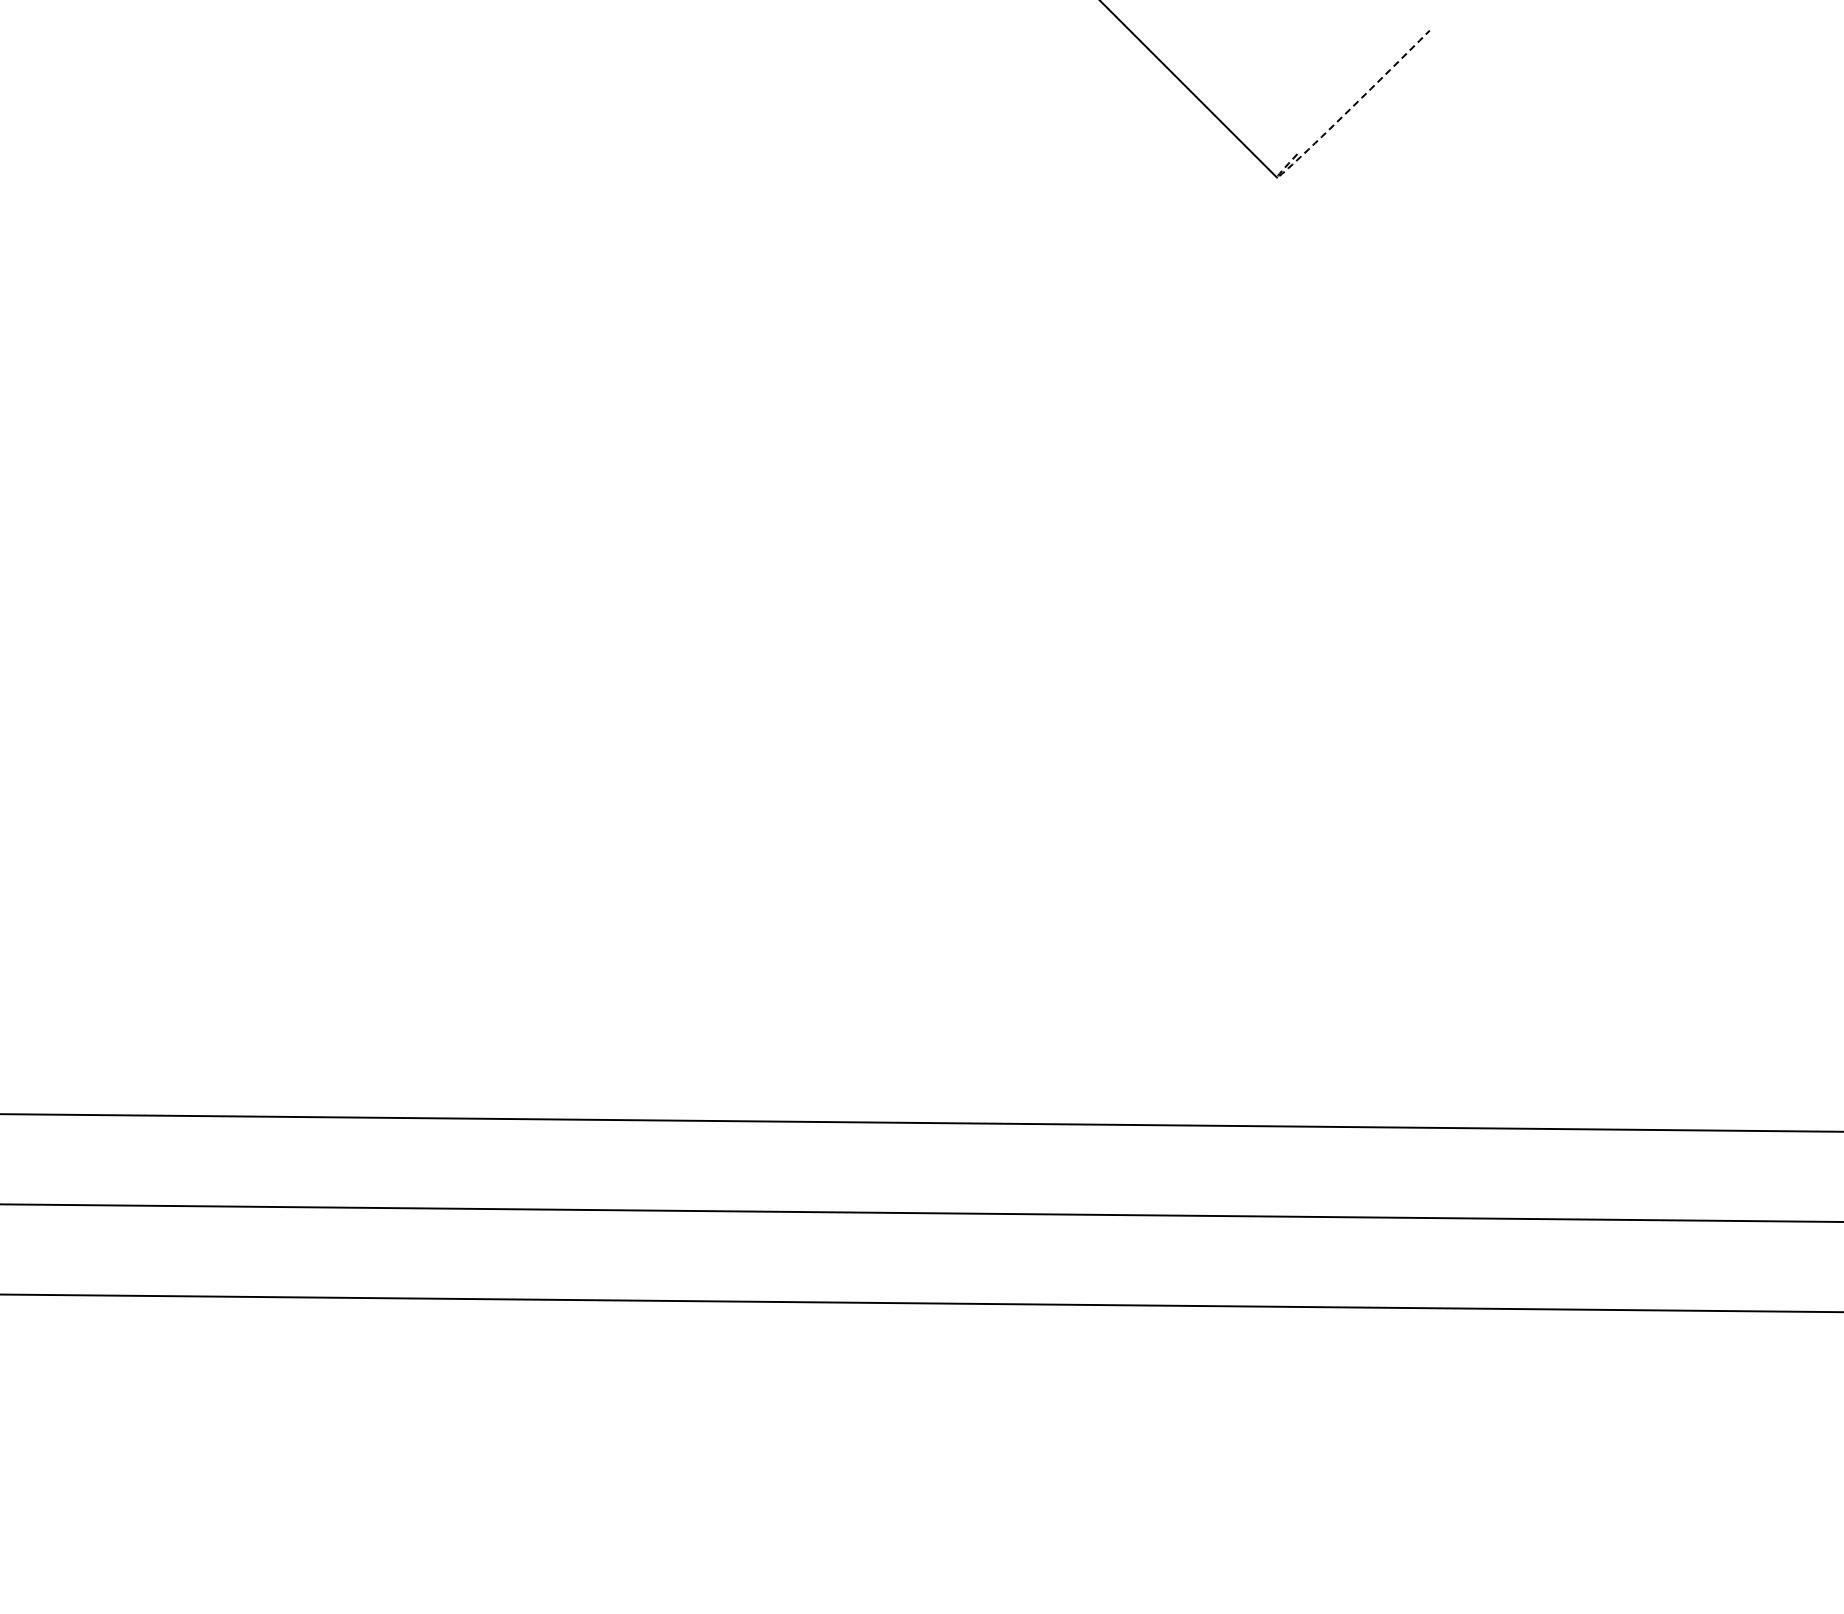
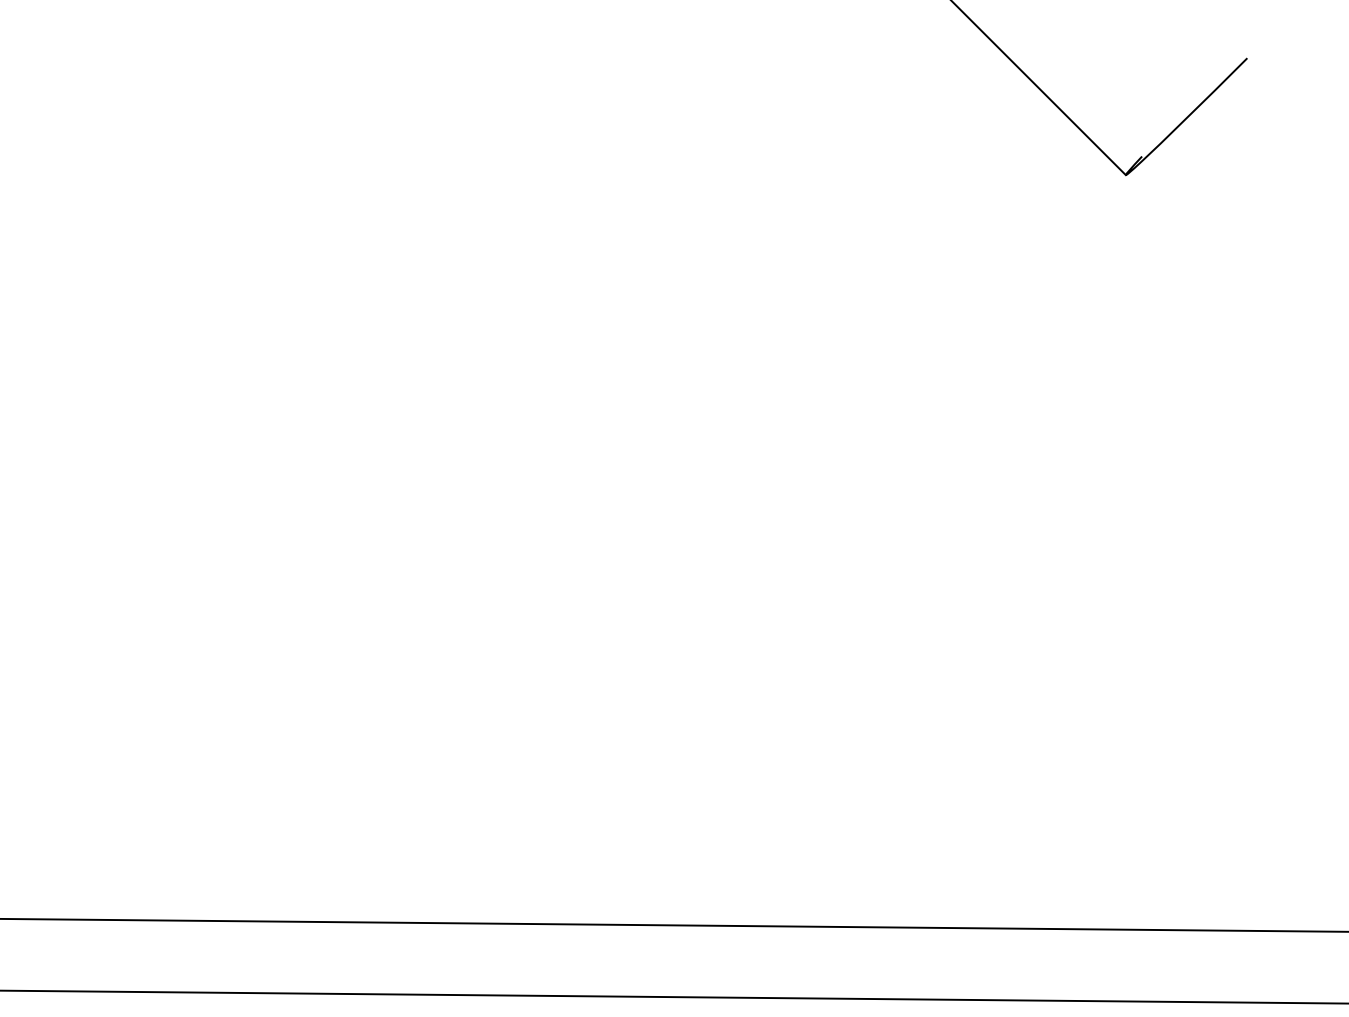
arc: (1334, 124) -> (1171, 132), dashed -> solid

